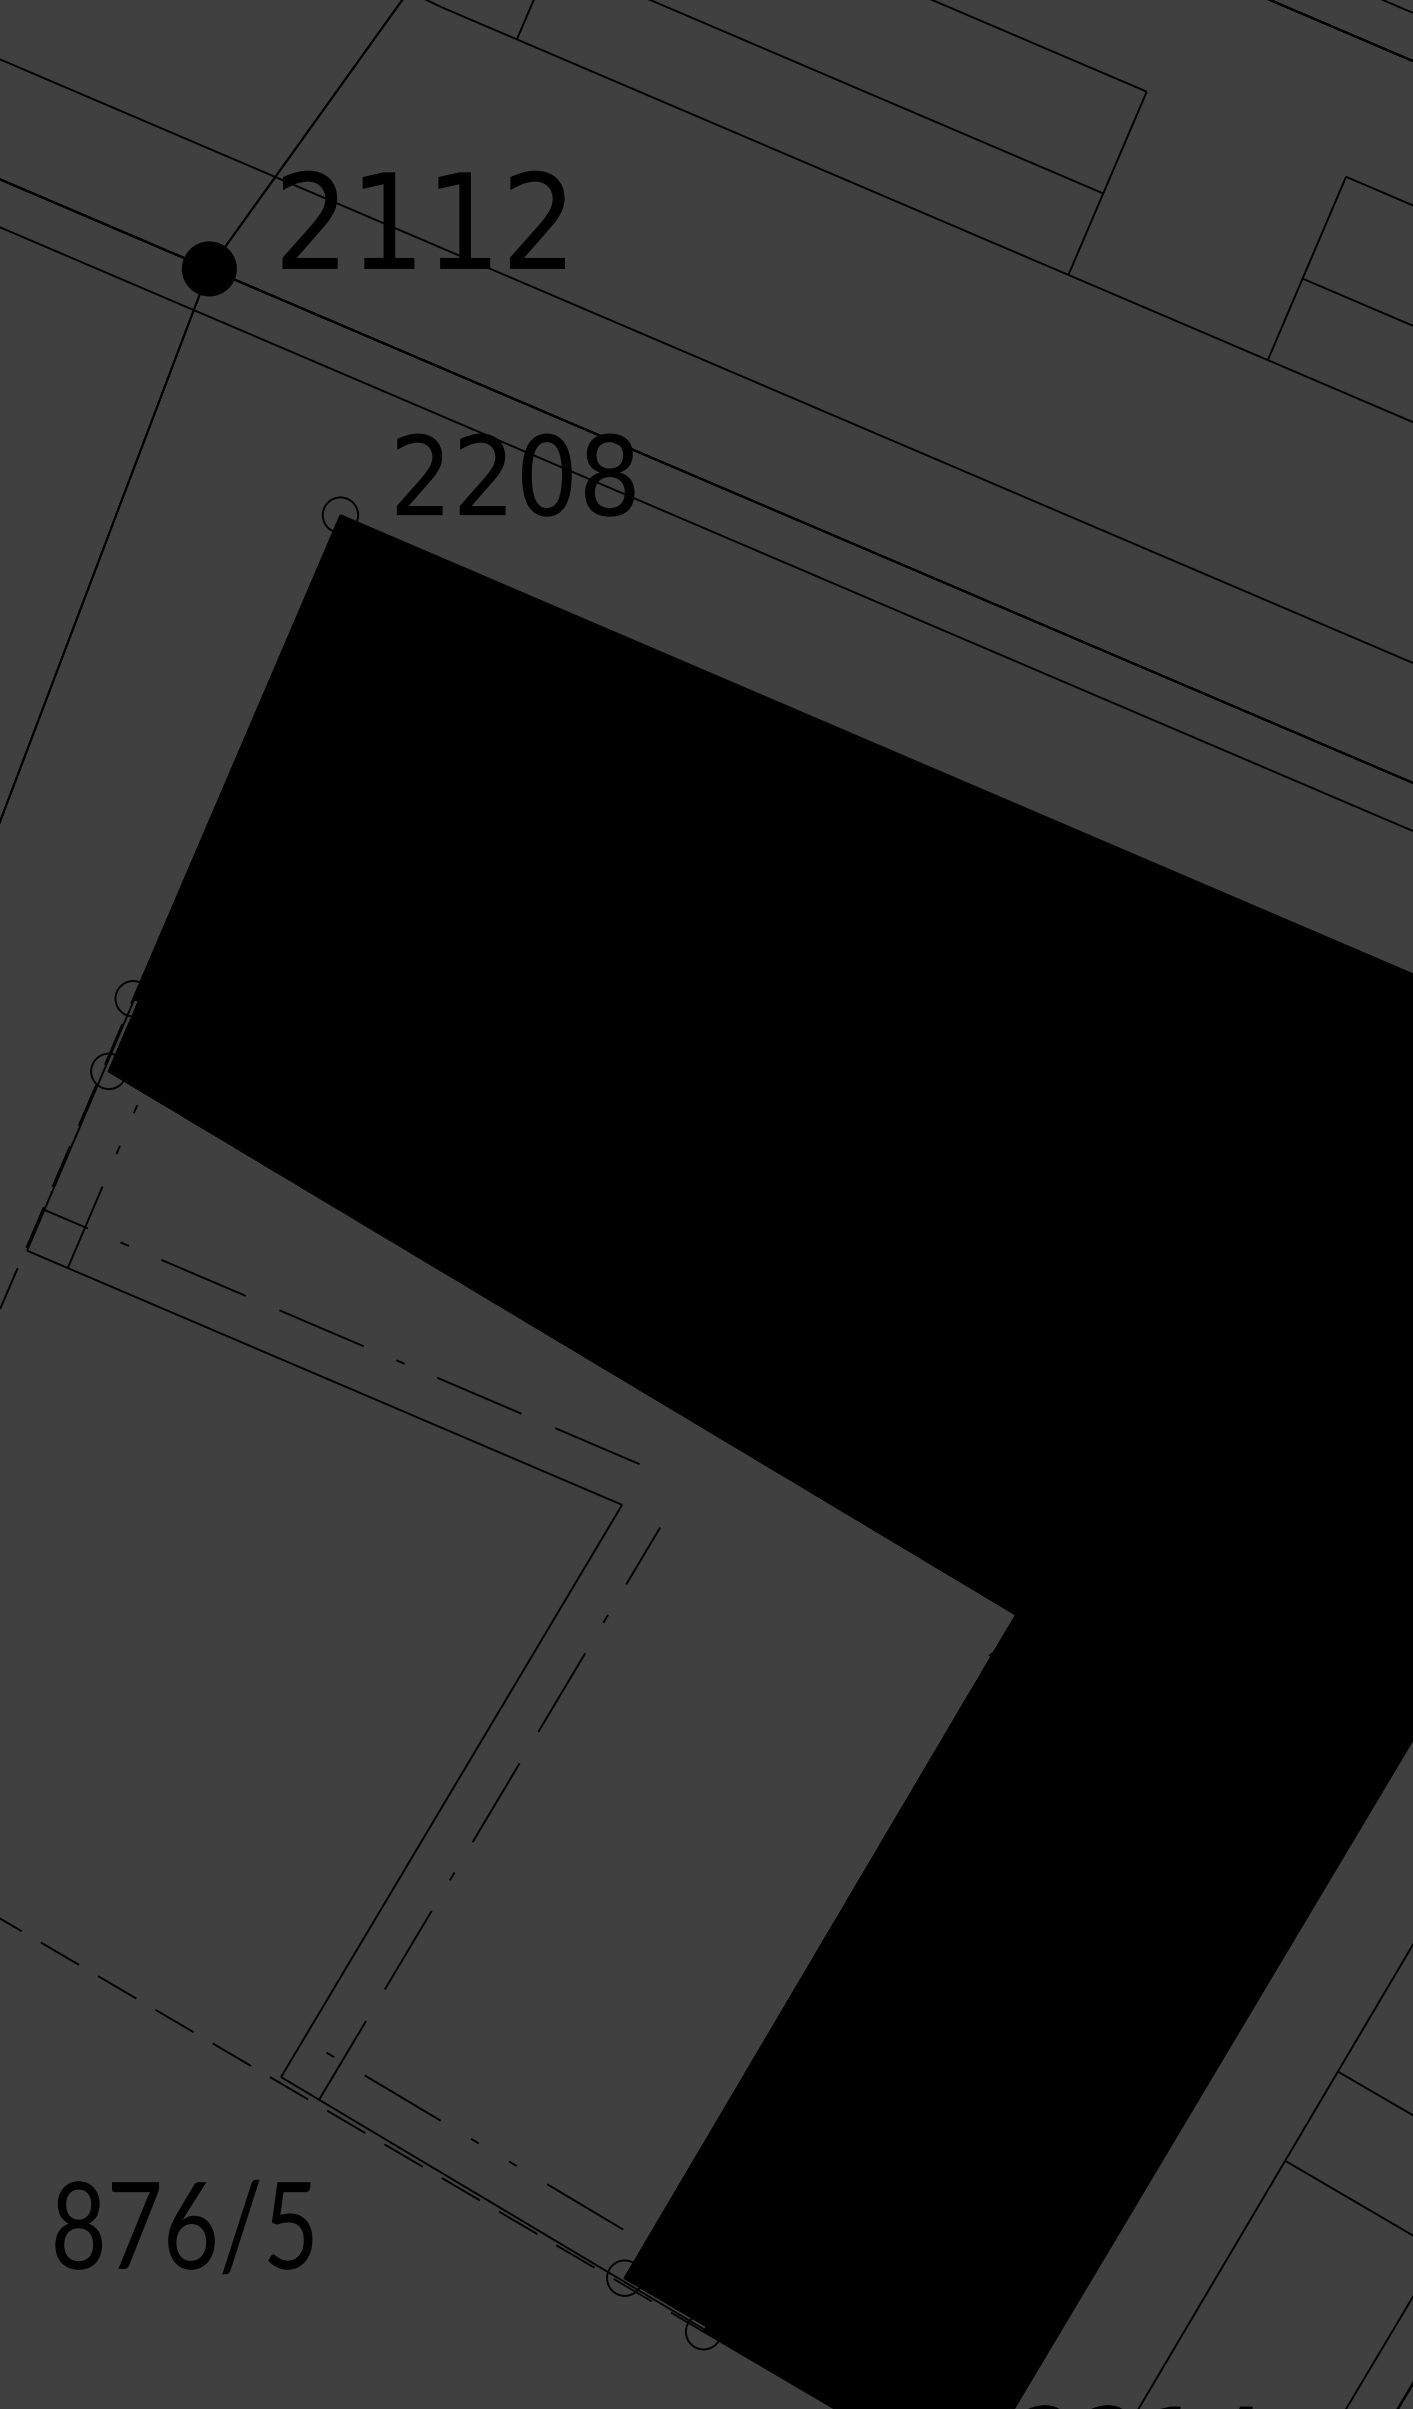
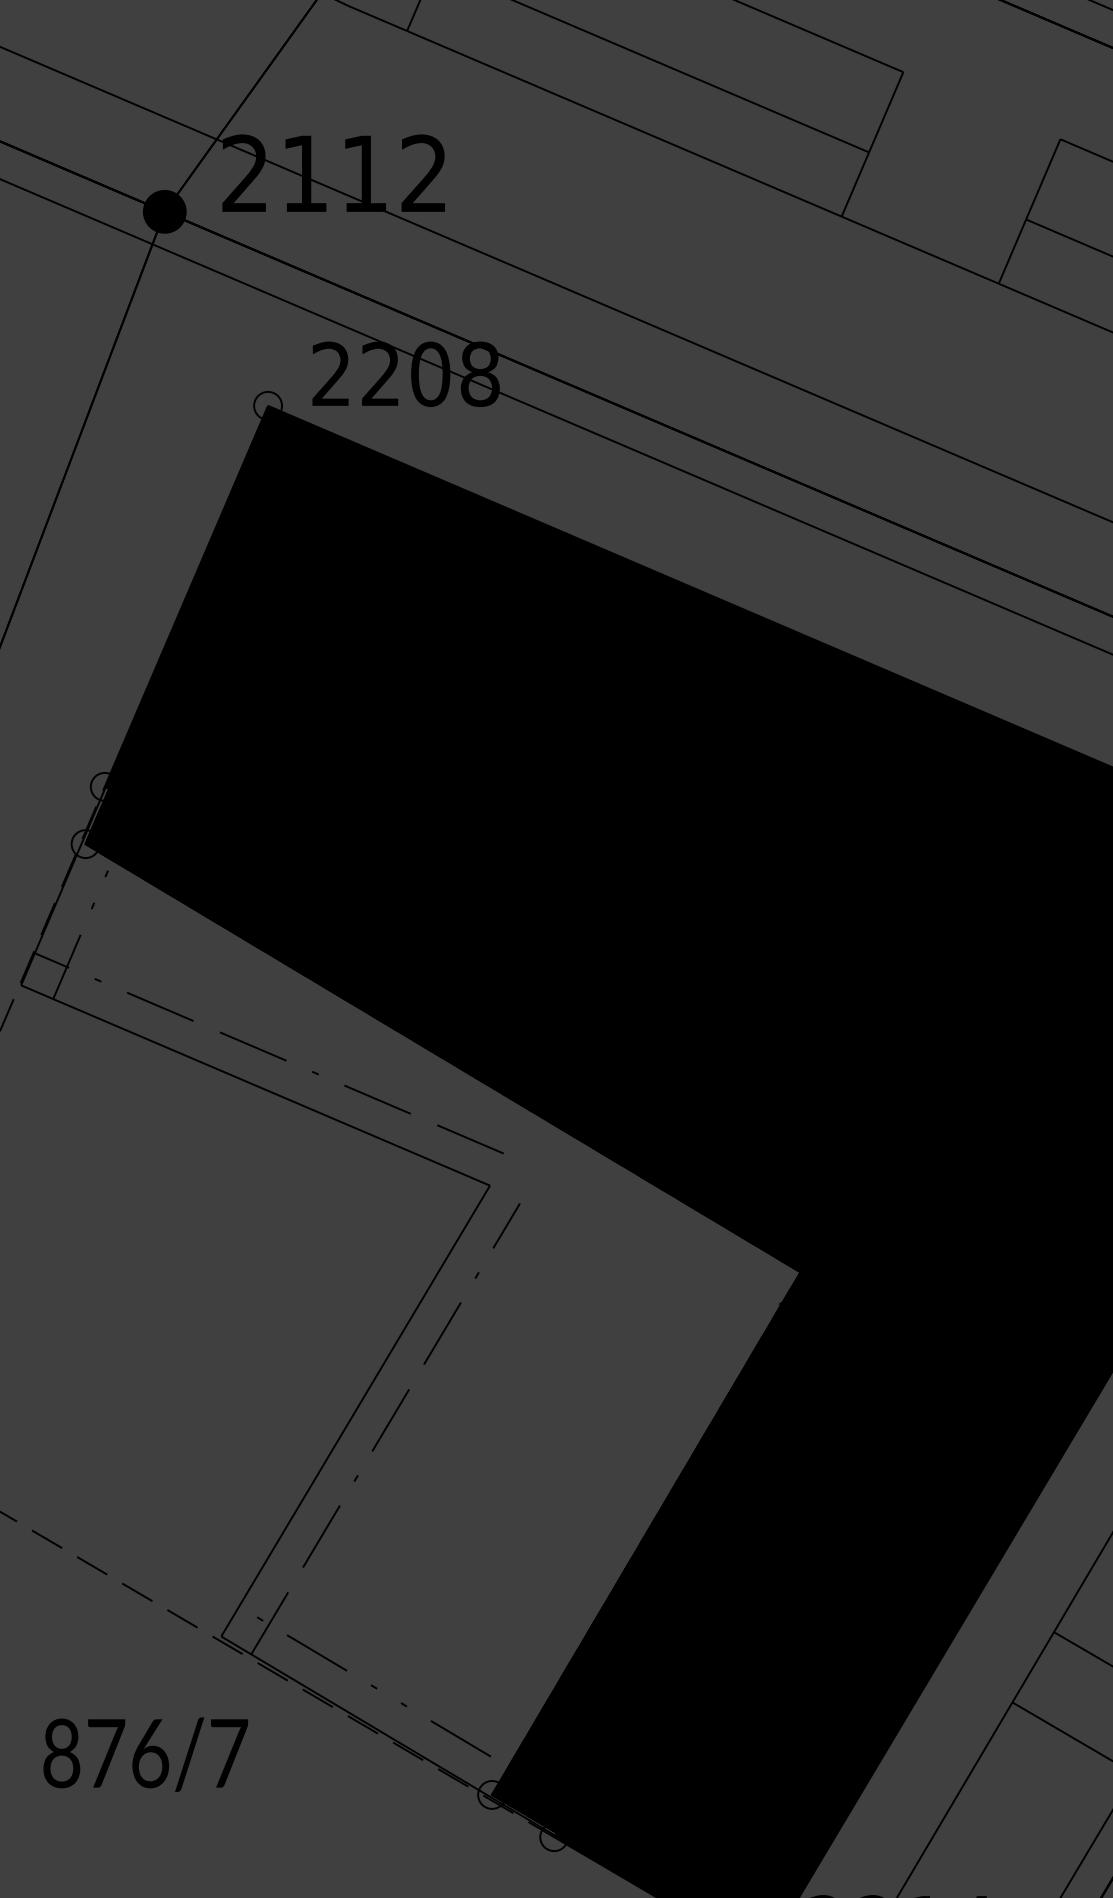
text: (291, 2225) -> (229, 1753), 876/5 -> 876/7

